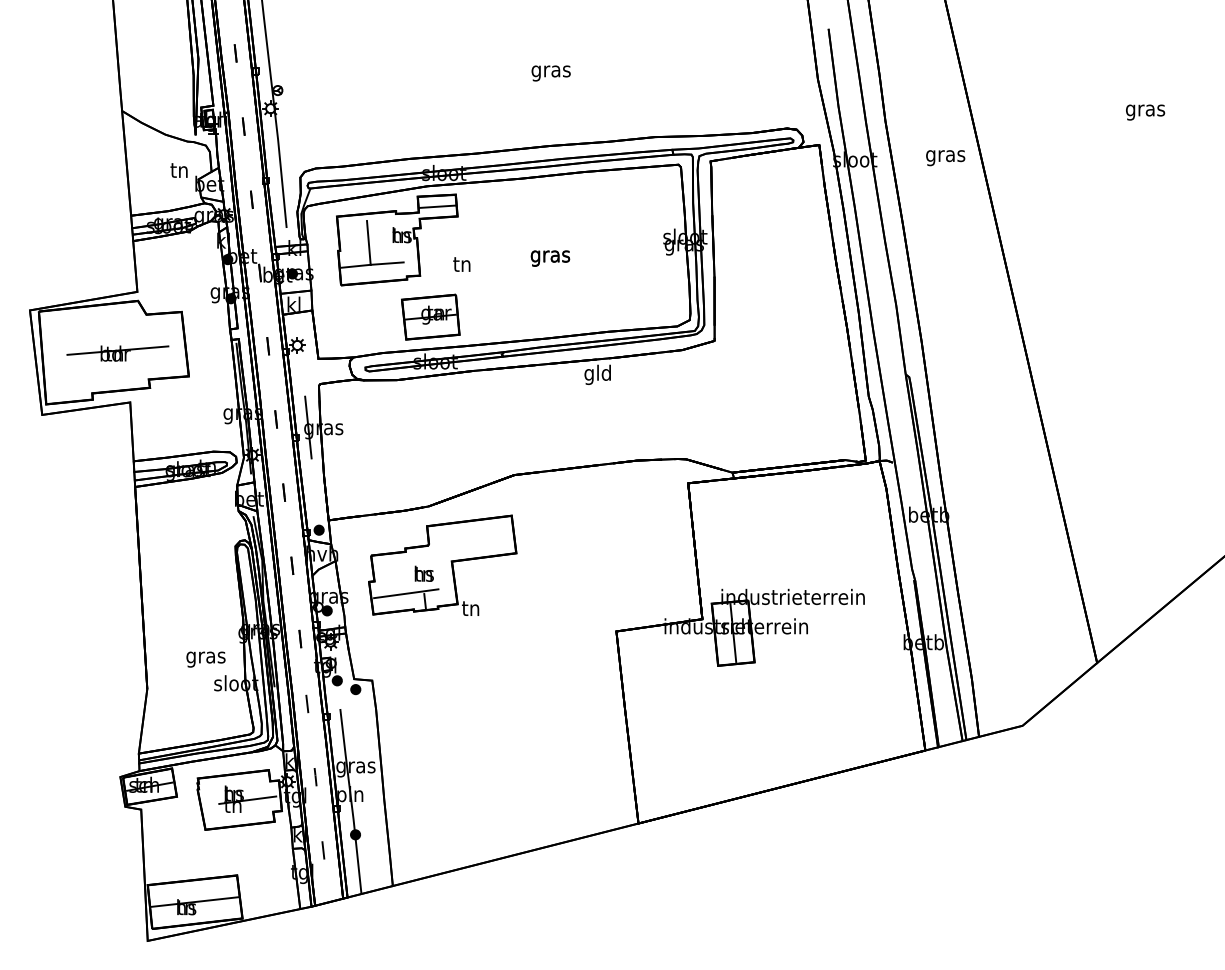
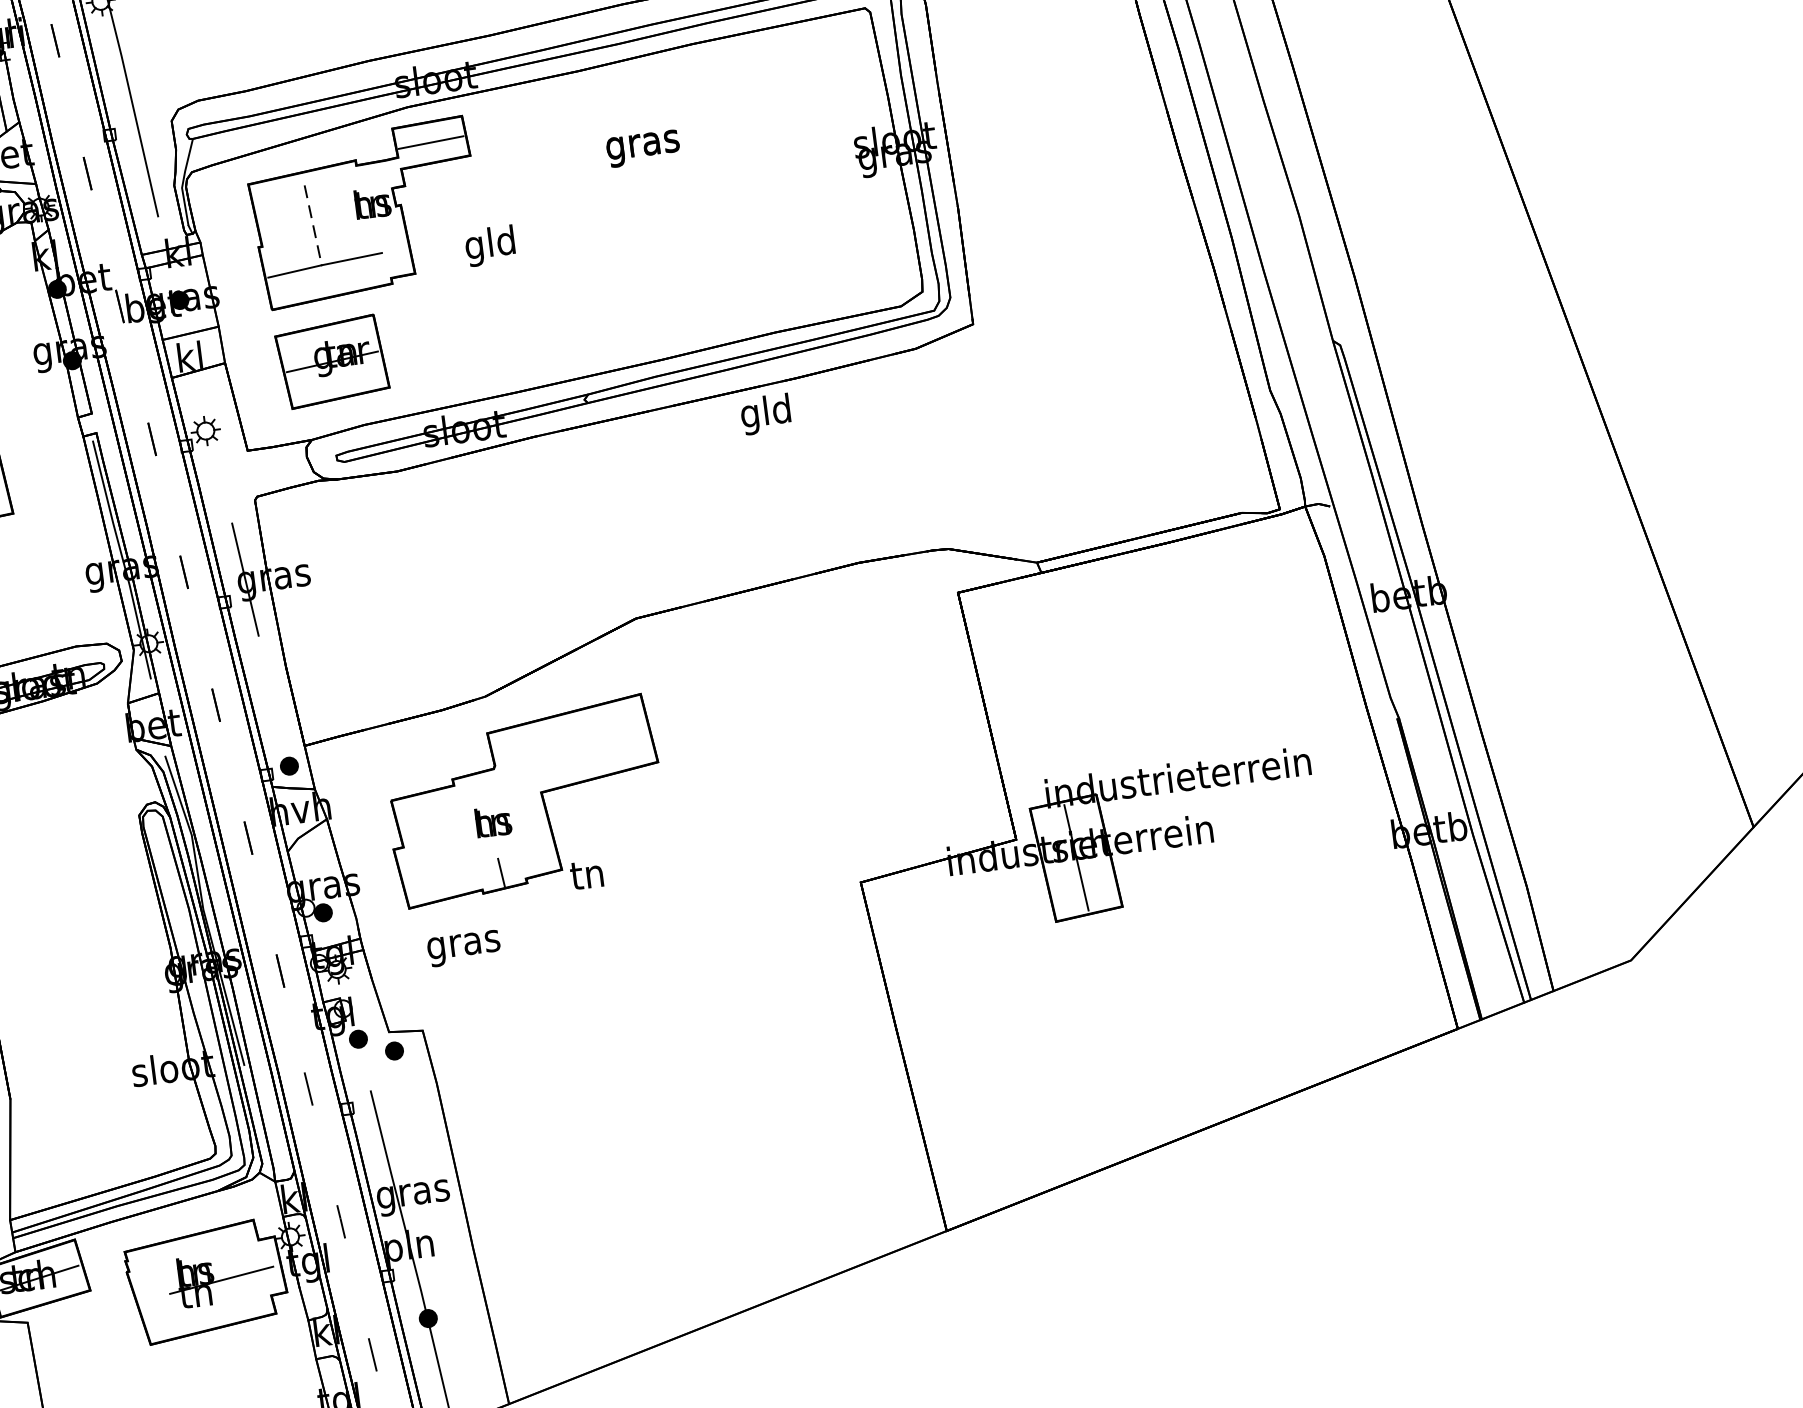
line: (368, 242) -> (312, 224), solid -> dashed
text: (550, 258) -> (643, 148), moved
text: (461, 266) -> (489, 246), tn -> gld
part: (430, 316) -> (331, 360), moved
line: (406, 593) -> (465, 862), removed
text: (205, 659) -> (463, 948), moved

